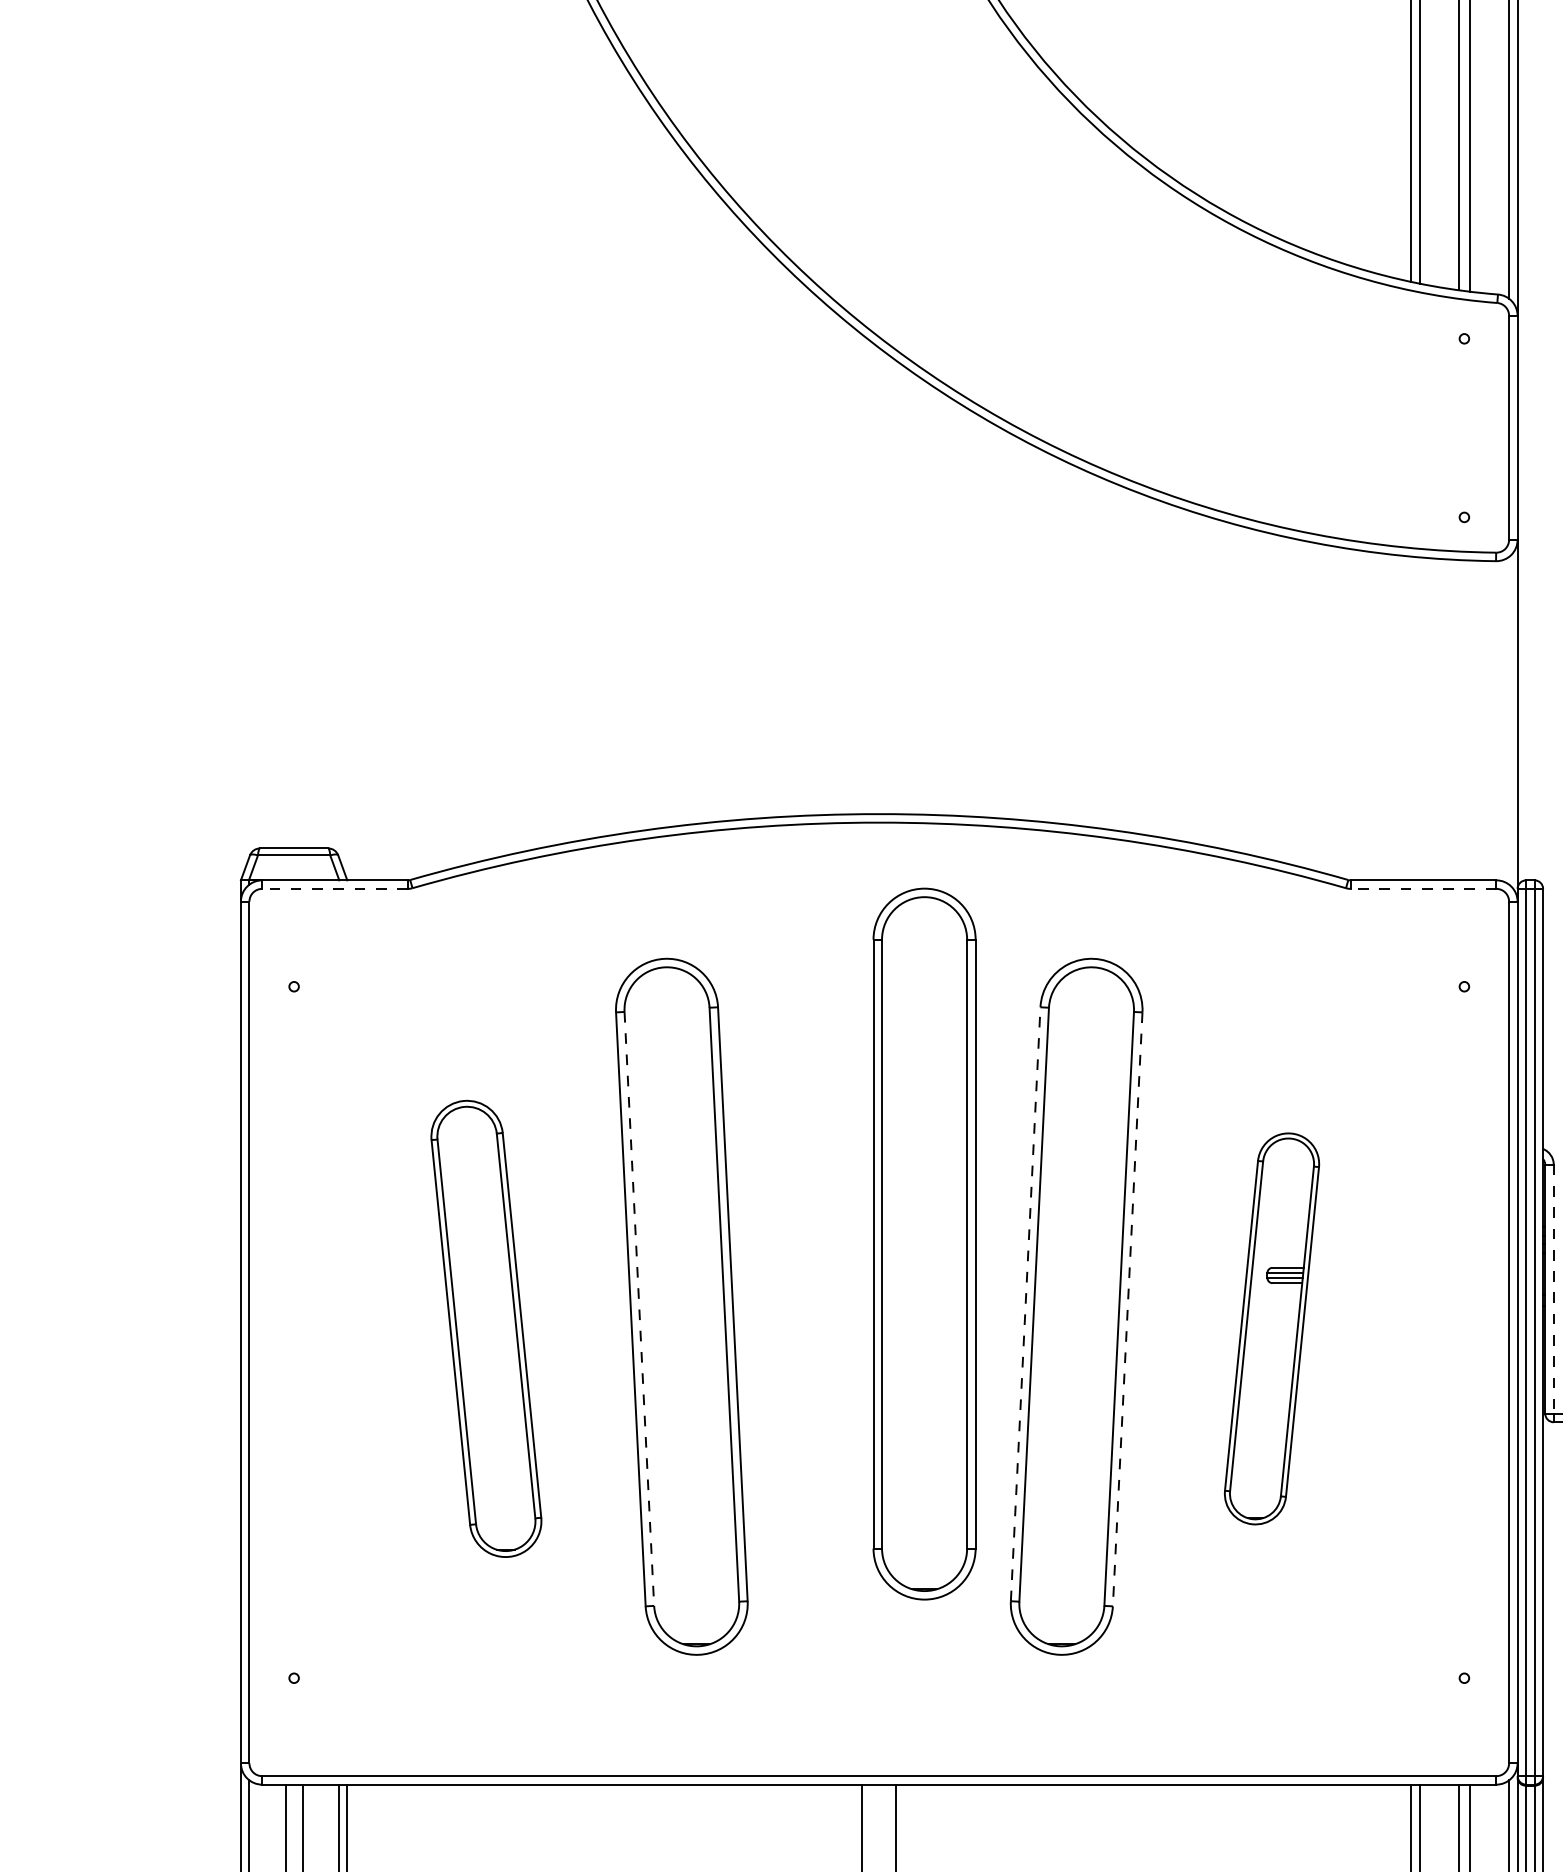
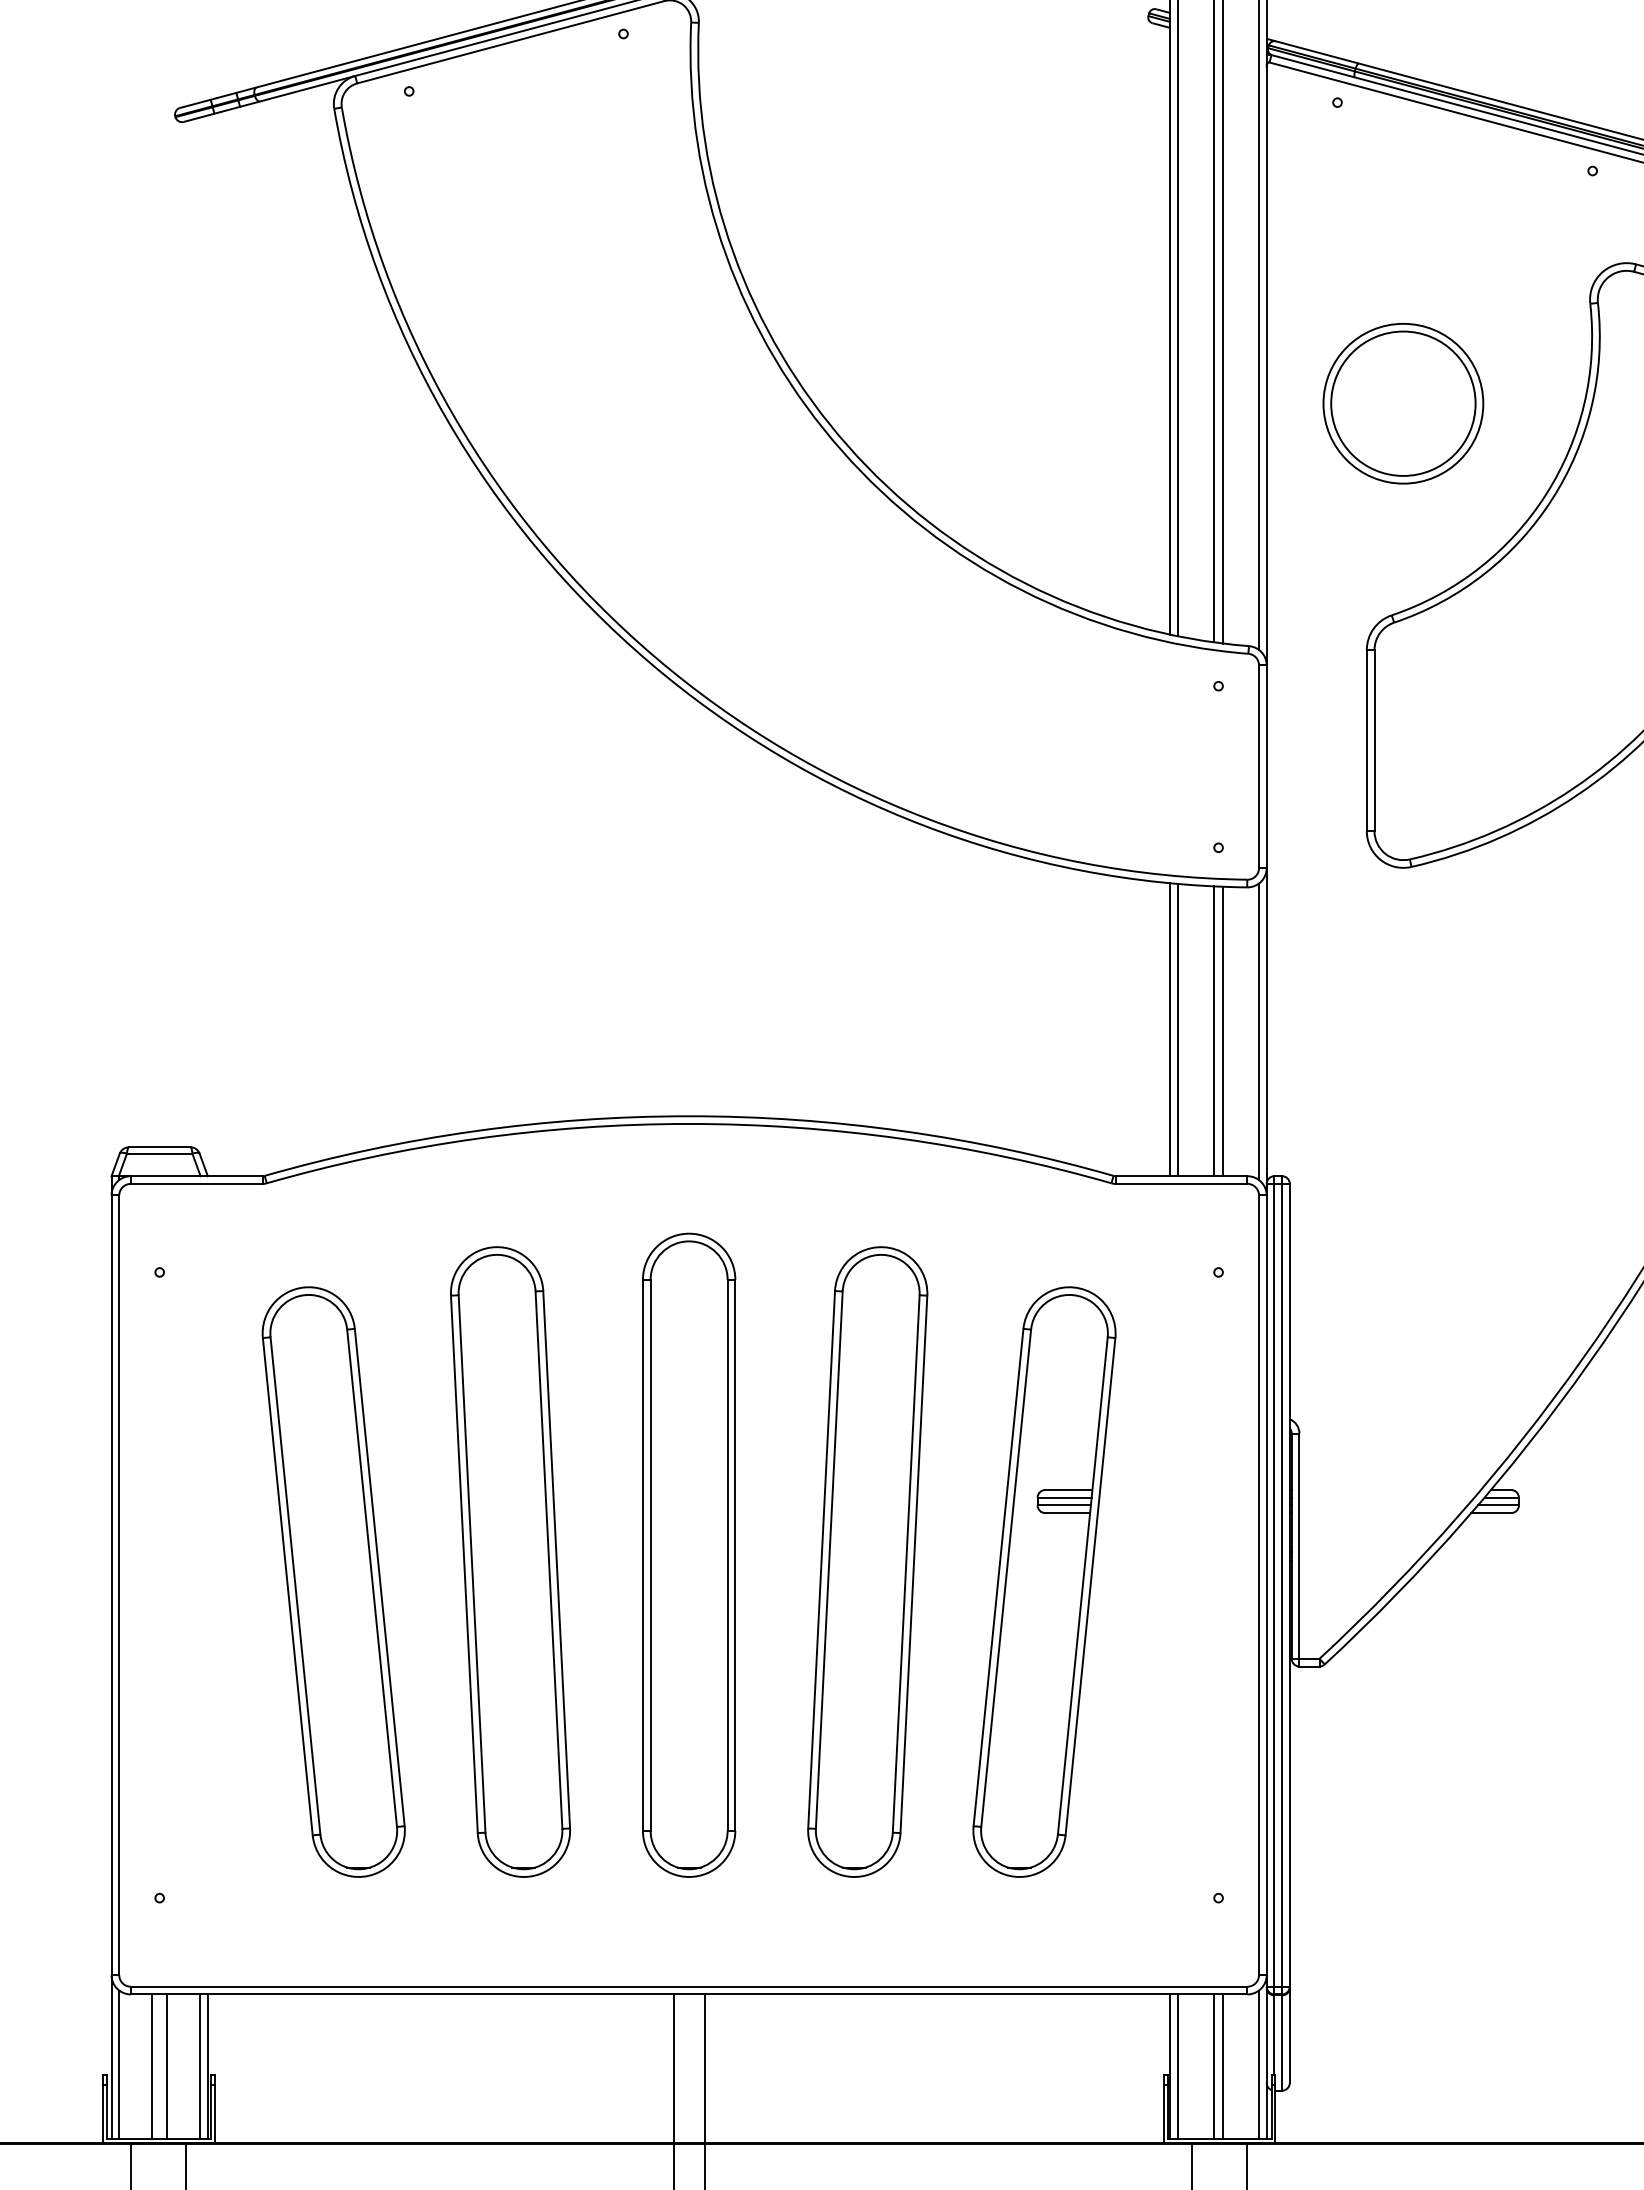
line: (1411, 718) -> (1170, 1029), added
line: (1420, 718) -> (1178, 1029), added
line: (1458, 720) -> (1213, 1031), added
line: (1469, 720) -> (1223, 1031), added
line: (1509, 720) -> (1259, 1031), added
line: (334, 888) -> (196, 1183), dashed -> solid
line: (1423, 888) -> (1181, 1183), dashed -> solid
part: (924, 1243) -> (689, 1554), moved
line: (1553, 1289) -> (1299, 1546), dashed -> solid
line: (1025, 1303) -> (821, 1559), dashed -> solid
line: (639, 1309) -> (472, 1564), dashed -> solid
line: (1127, 1309) -> (913, 1564), dashed -> solid
part: (486, 1328) -> (333, 1581), size x1.43
part: (1272, 1328) -> (1044, 1581), size x1.67

